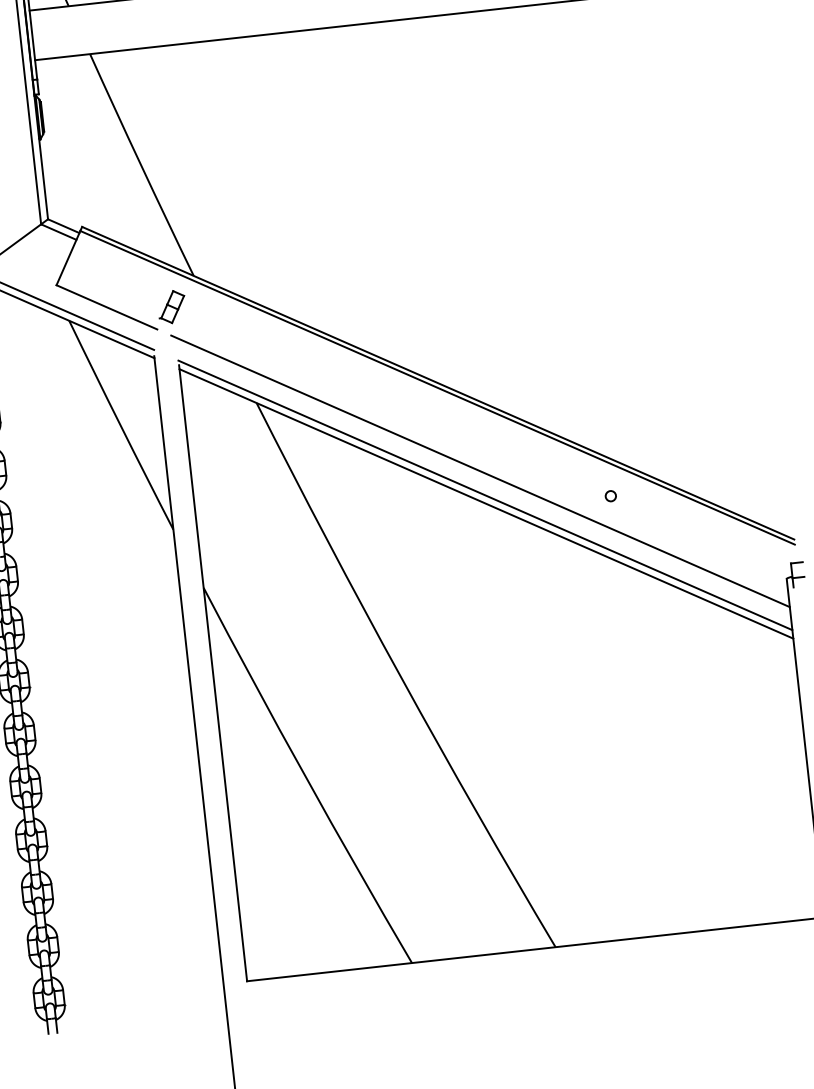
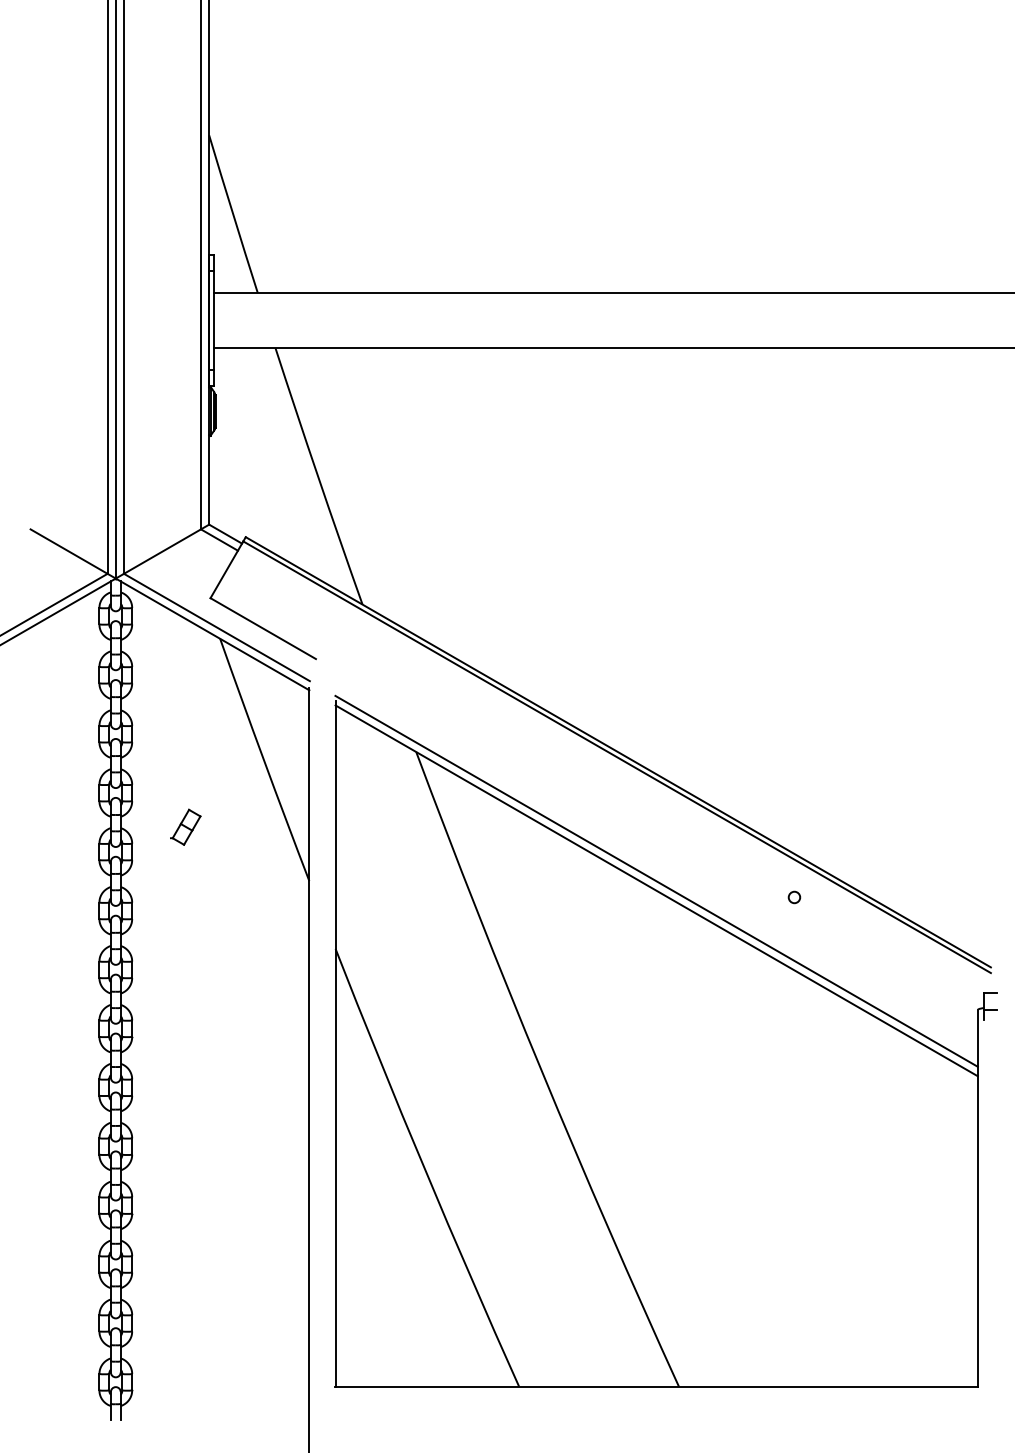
part: (171, 306) -> (185, 826), moved
line: (479, 471) -> (653, 854), removed

